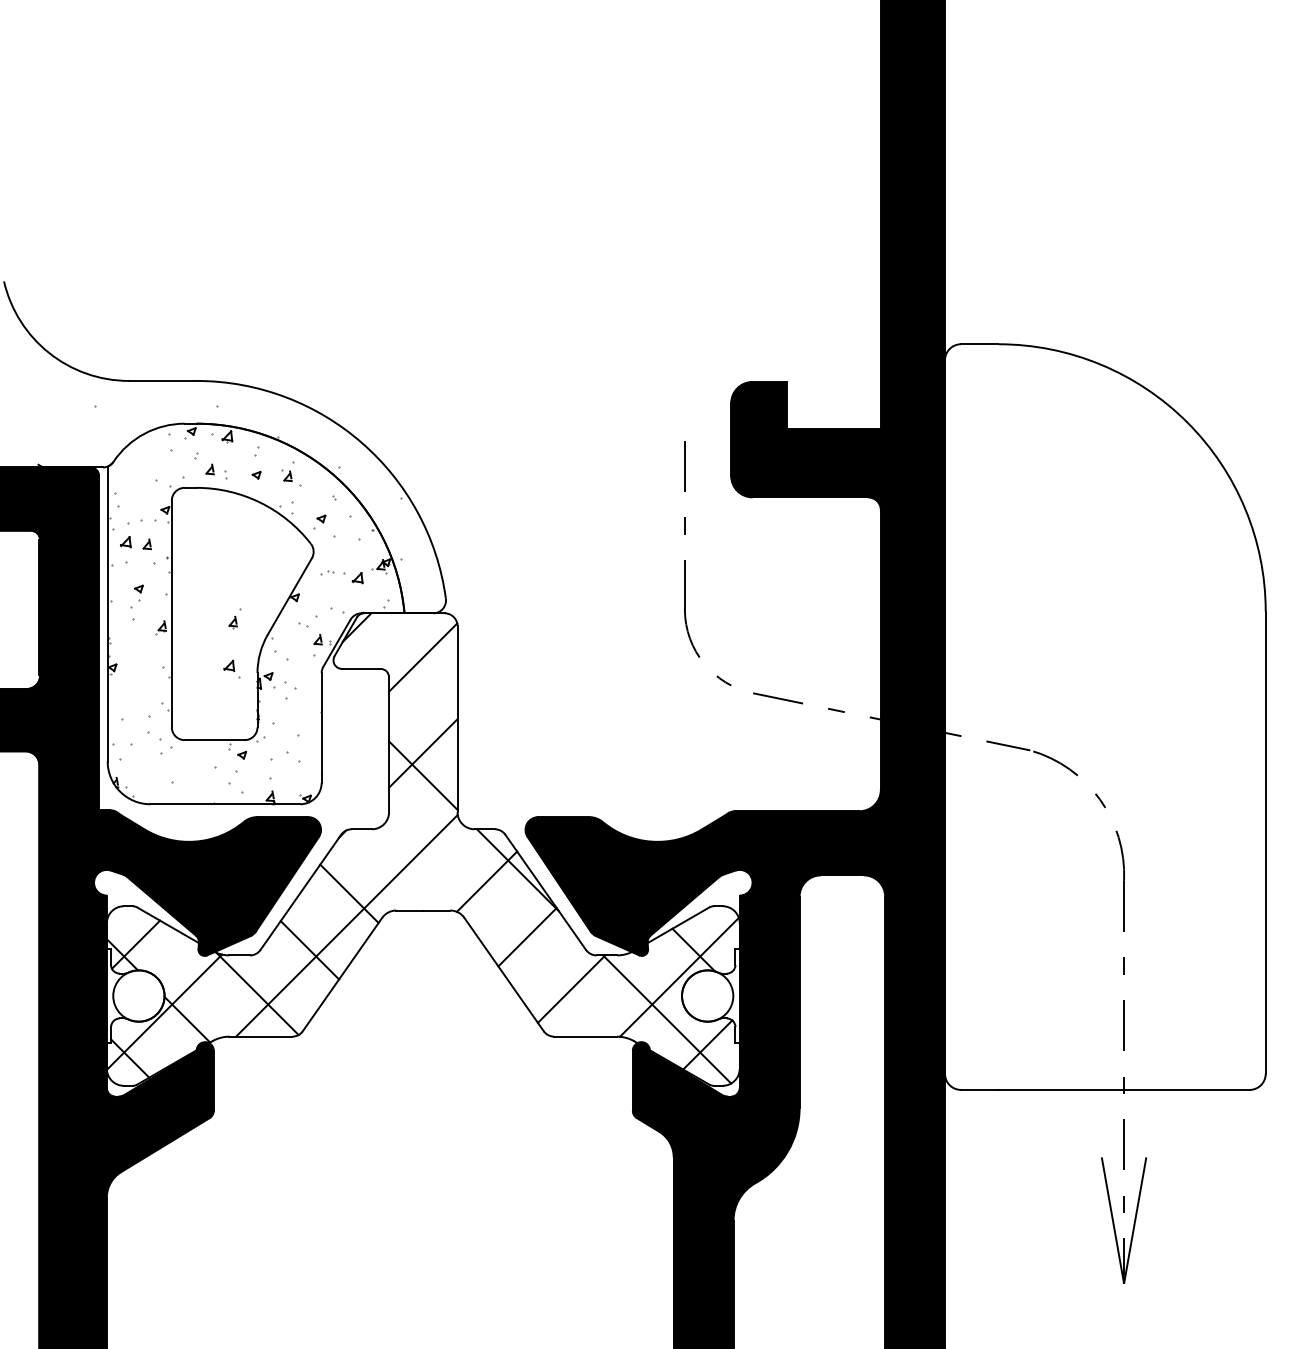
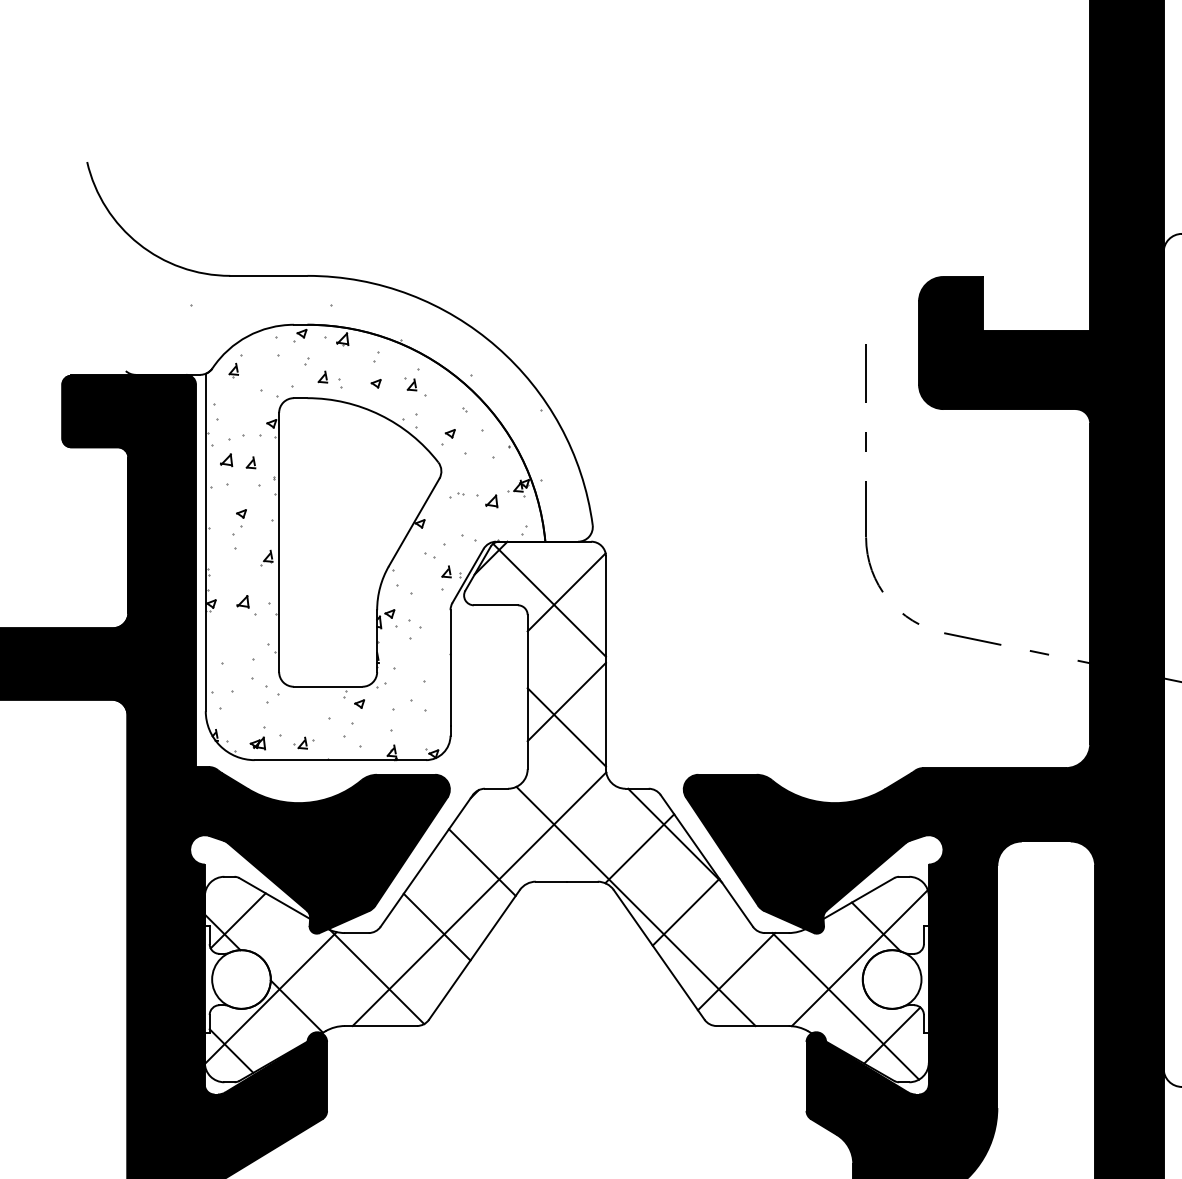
part: (234, 618) -> (235, 365), moved
line: (407, 664) -> (548, 600), added
part: (231, 668) -> (245, 604), moved
part: (153, 784) -> (258, 737), added
part: (192, 789) -> (302, 743), added
line: (483, 931) -> (635, 905), added

